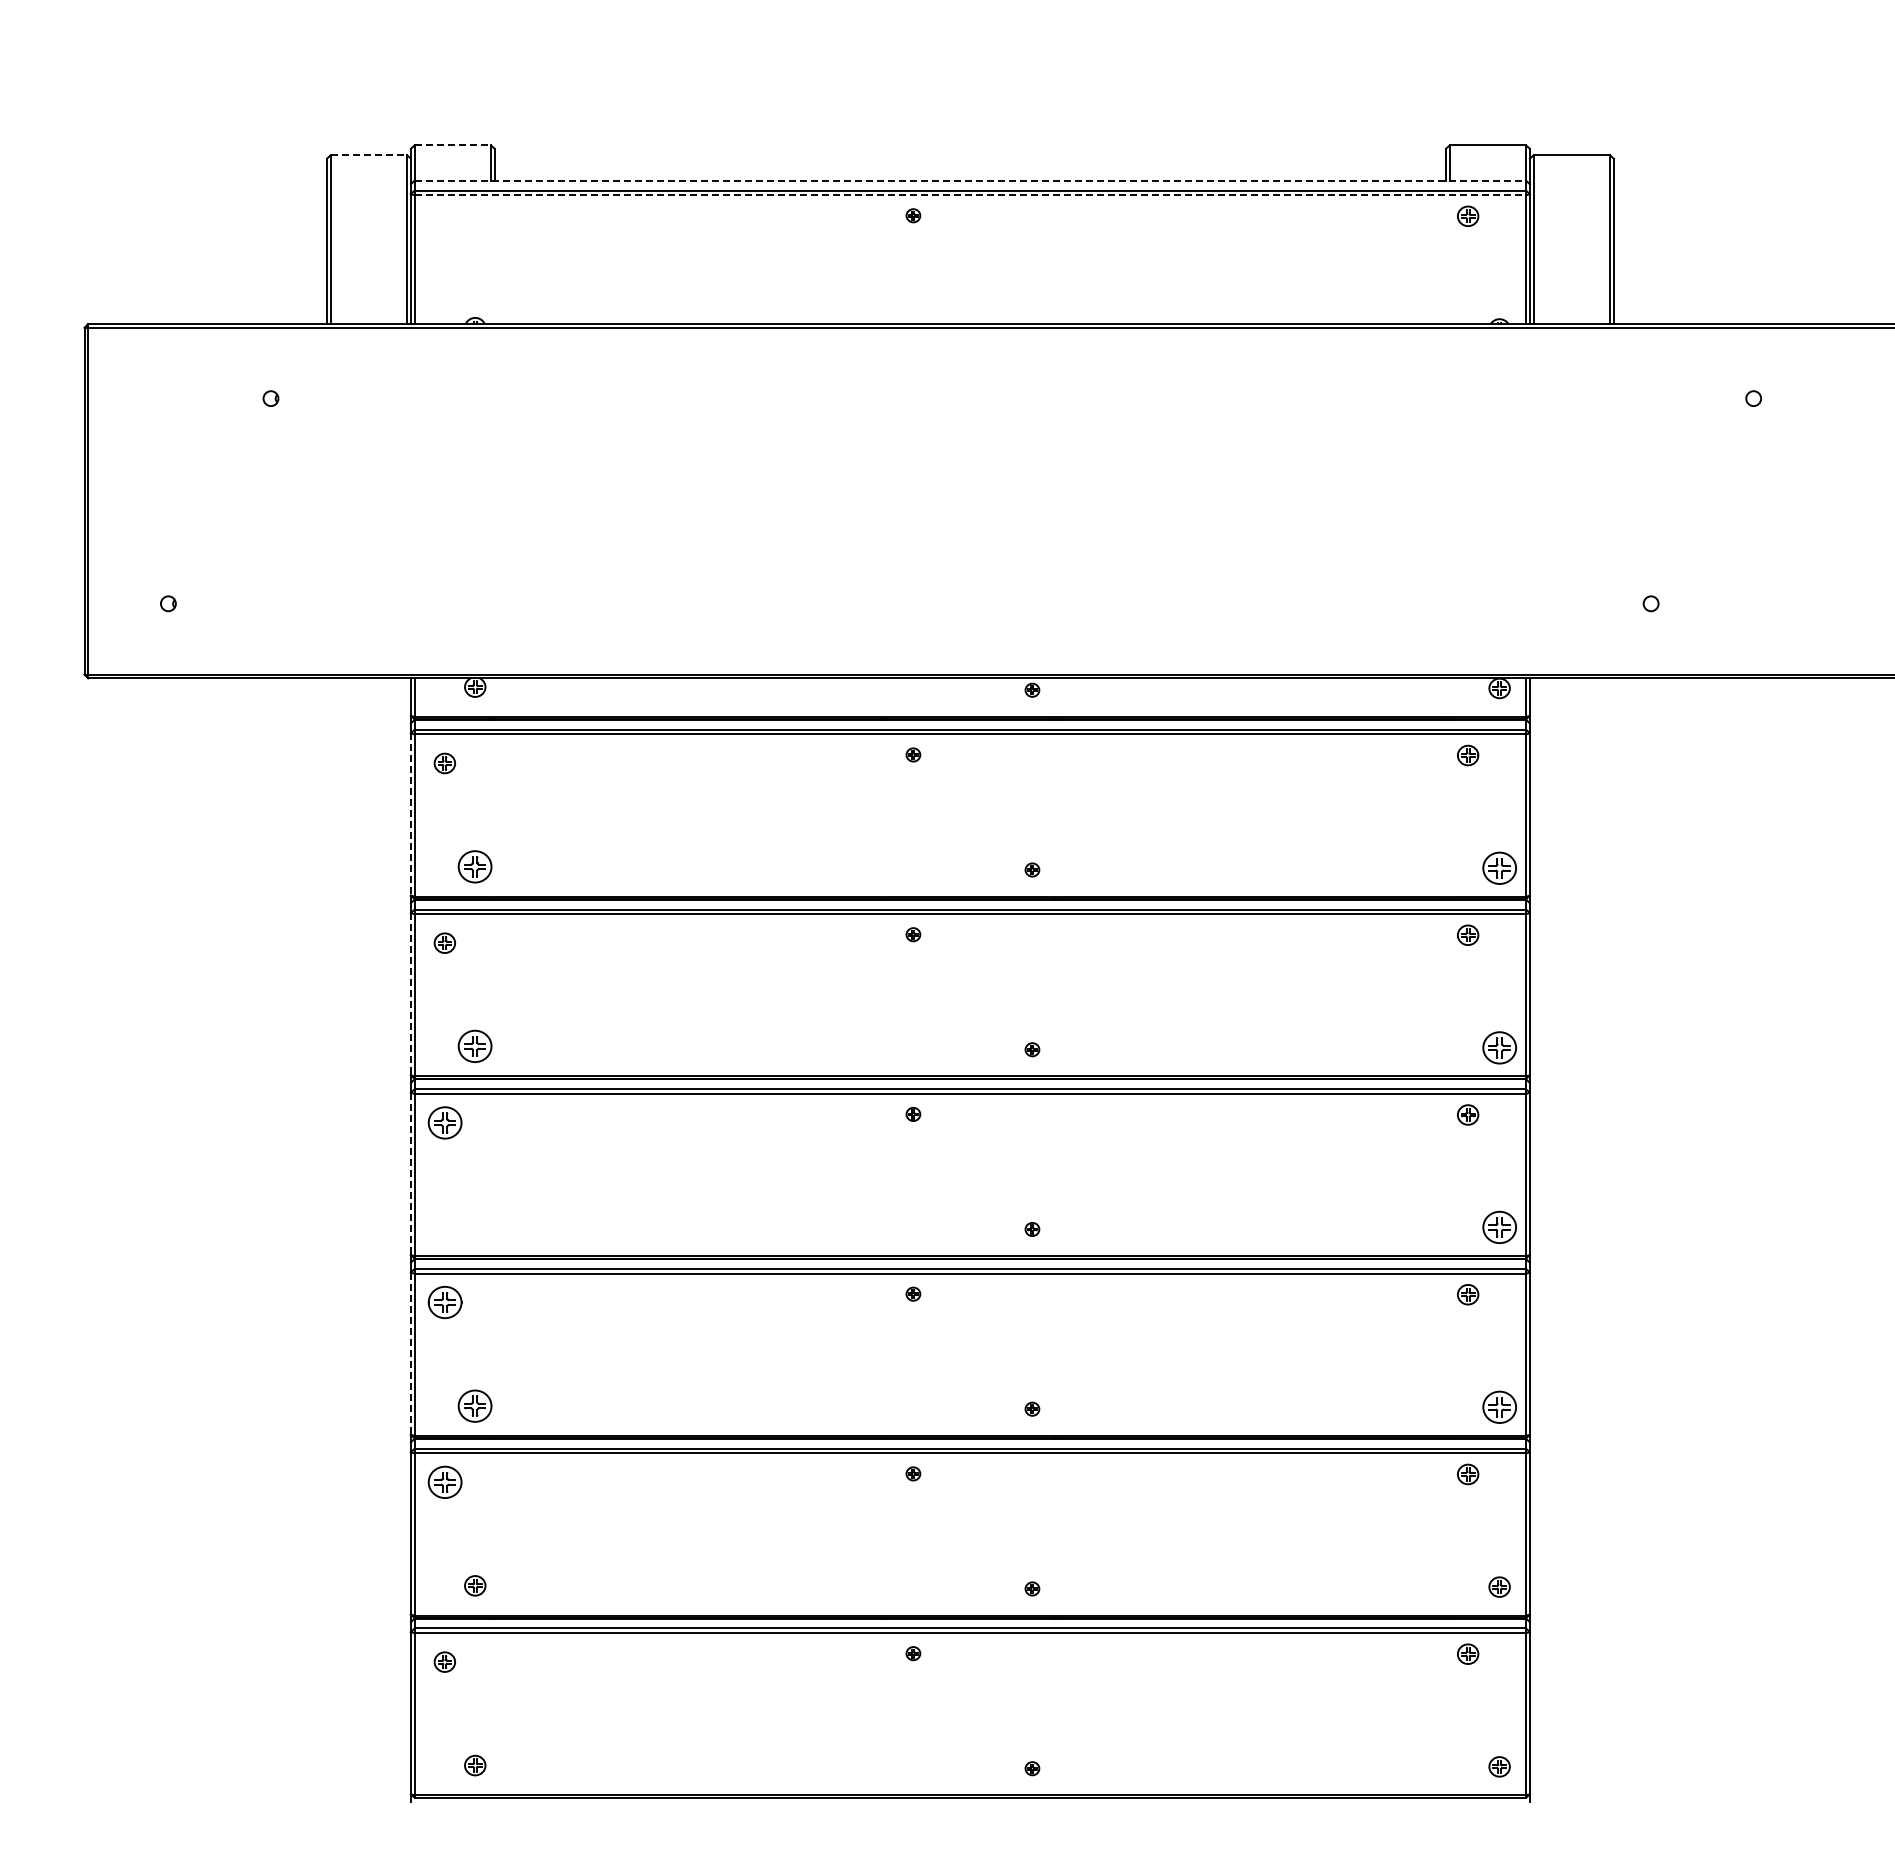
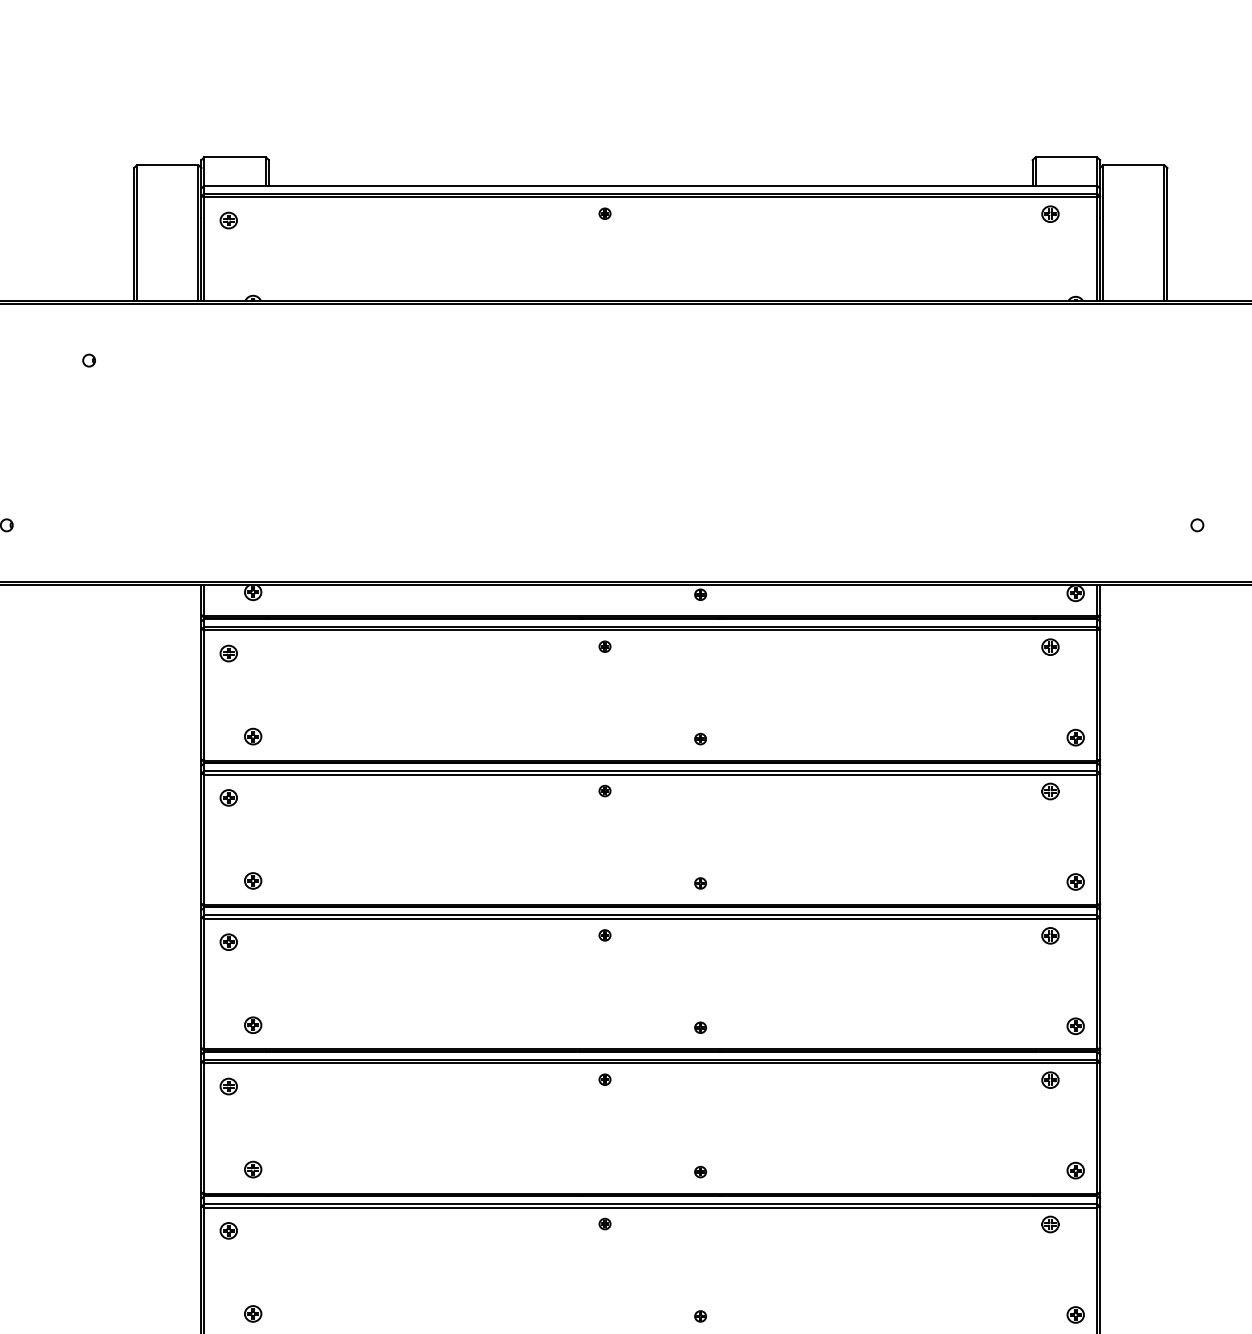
line: (453, 145) -> (235, 157), dashed -> solid
line: (369, 155) -> (168, 165), dashed -> solid
line: (970, 180) -> (650, 185), dashed -> solid
line: (970, 195) -> (650, 197), dashed -> solid
part: (444, 223) -> (228, 219), added
line: (410, 814) -> (201, 694), dashed -> solid
part: (475, 866) -> (253, 736), size x0.62
part: (1499, 867) -> (1075, 737), size x0.62
line: (410, 994) -> (201, 839), dashed -> solid
part: (475, 1046) -> (253, 880), size x0.62
part: (1499, 1047) -> (1075, 881), size x0.62
part: (444, 1122) -> (228, 941), size x0.62
line: (410, 1174) -> (201, 983), dashed -> solid
part: (475, 1226) -> (253, 1025), added
part: (1499, 1227) -> (1075, 1026), size x0.62
part: (444, 1302) -> (228, 1086), size x0.62
line: (410, 1354) -> (201, 1128), dashed -> solid
part: (475, 1405) -> (253, 1169), size x0.62
part: (1499, 1407) -> (1075, 1170), size x0.62
part: (444, 1482) -> (228, 1230), size x0.62

